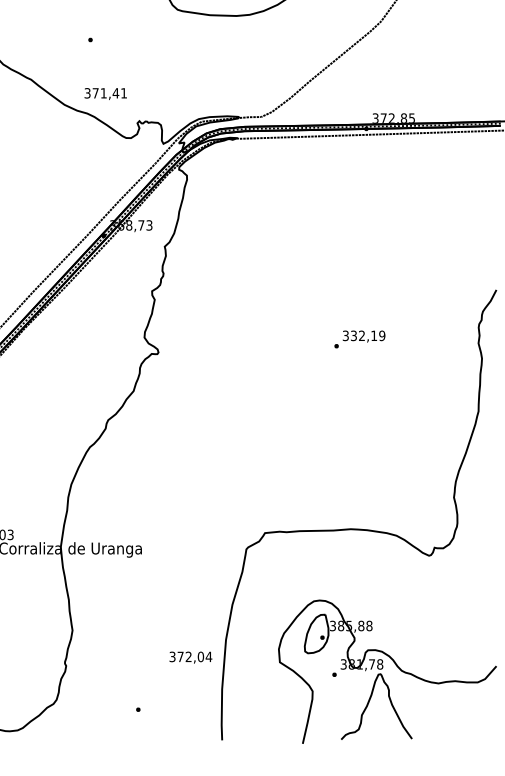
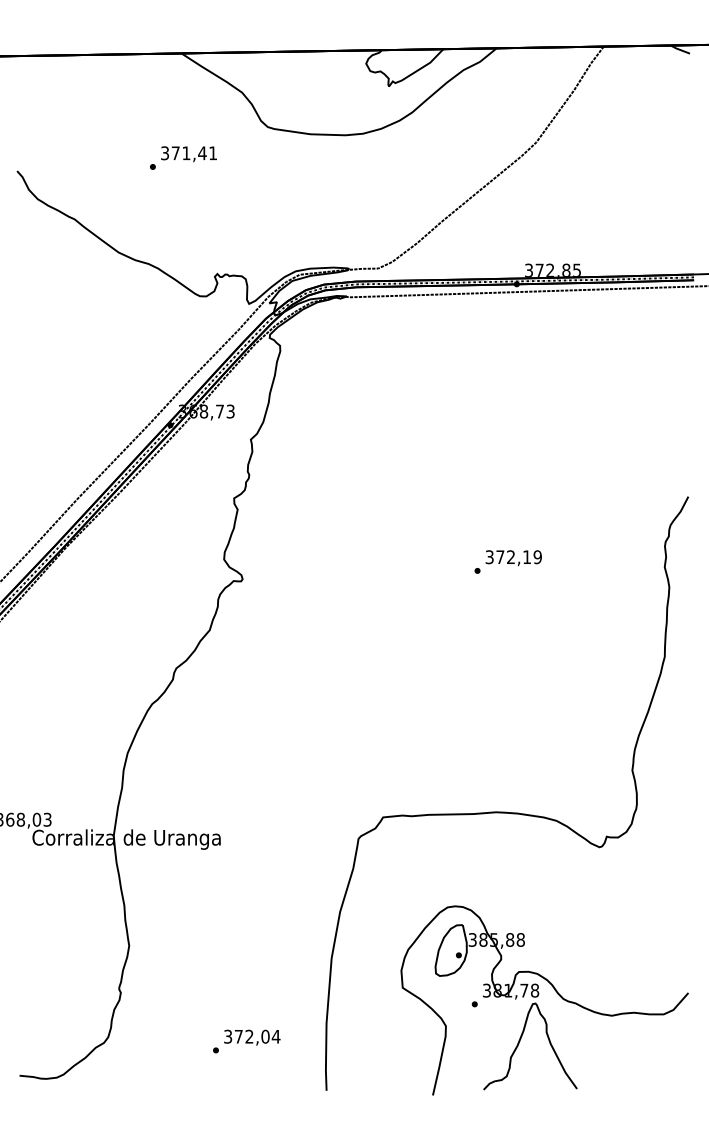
text: (105, 94) -> (188, 154), moved
text: (354, 336) -> (500, 557), 332,19 -> 372,19
text: (191, 657) -> (252, 1037), moved

